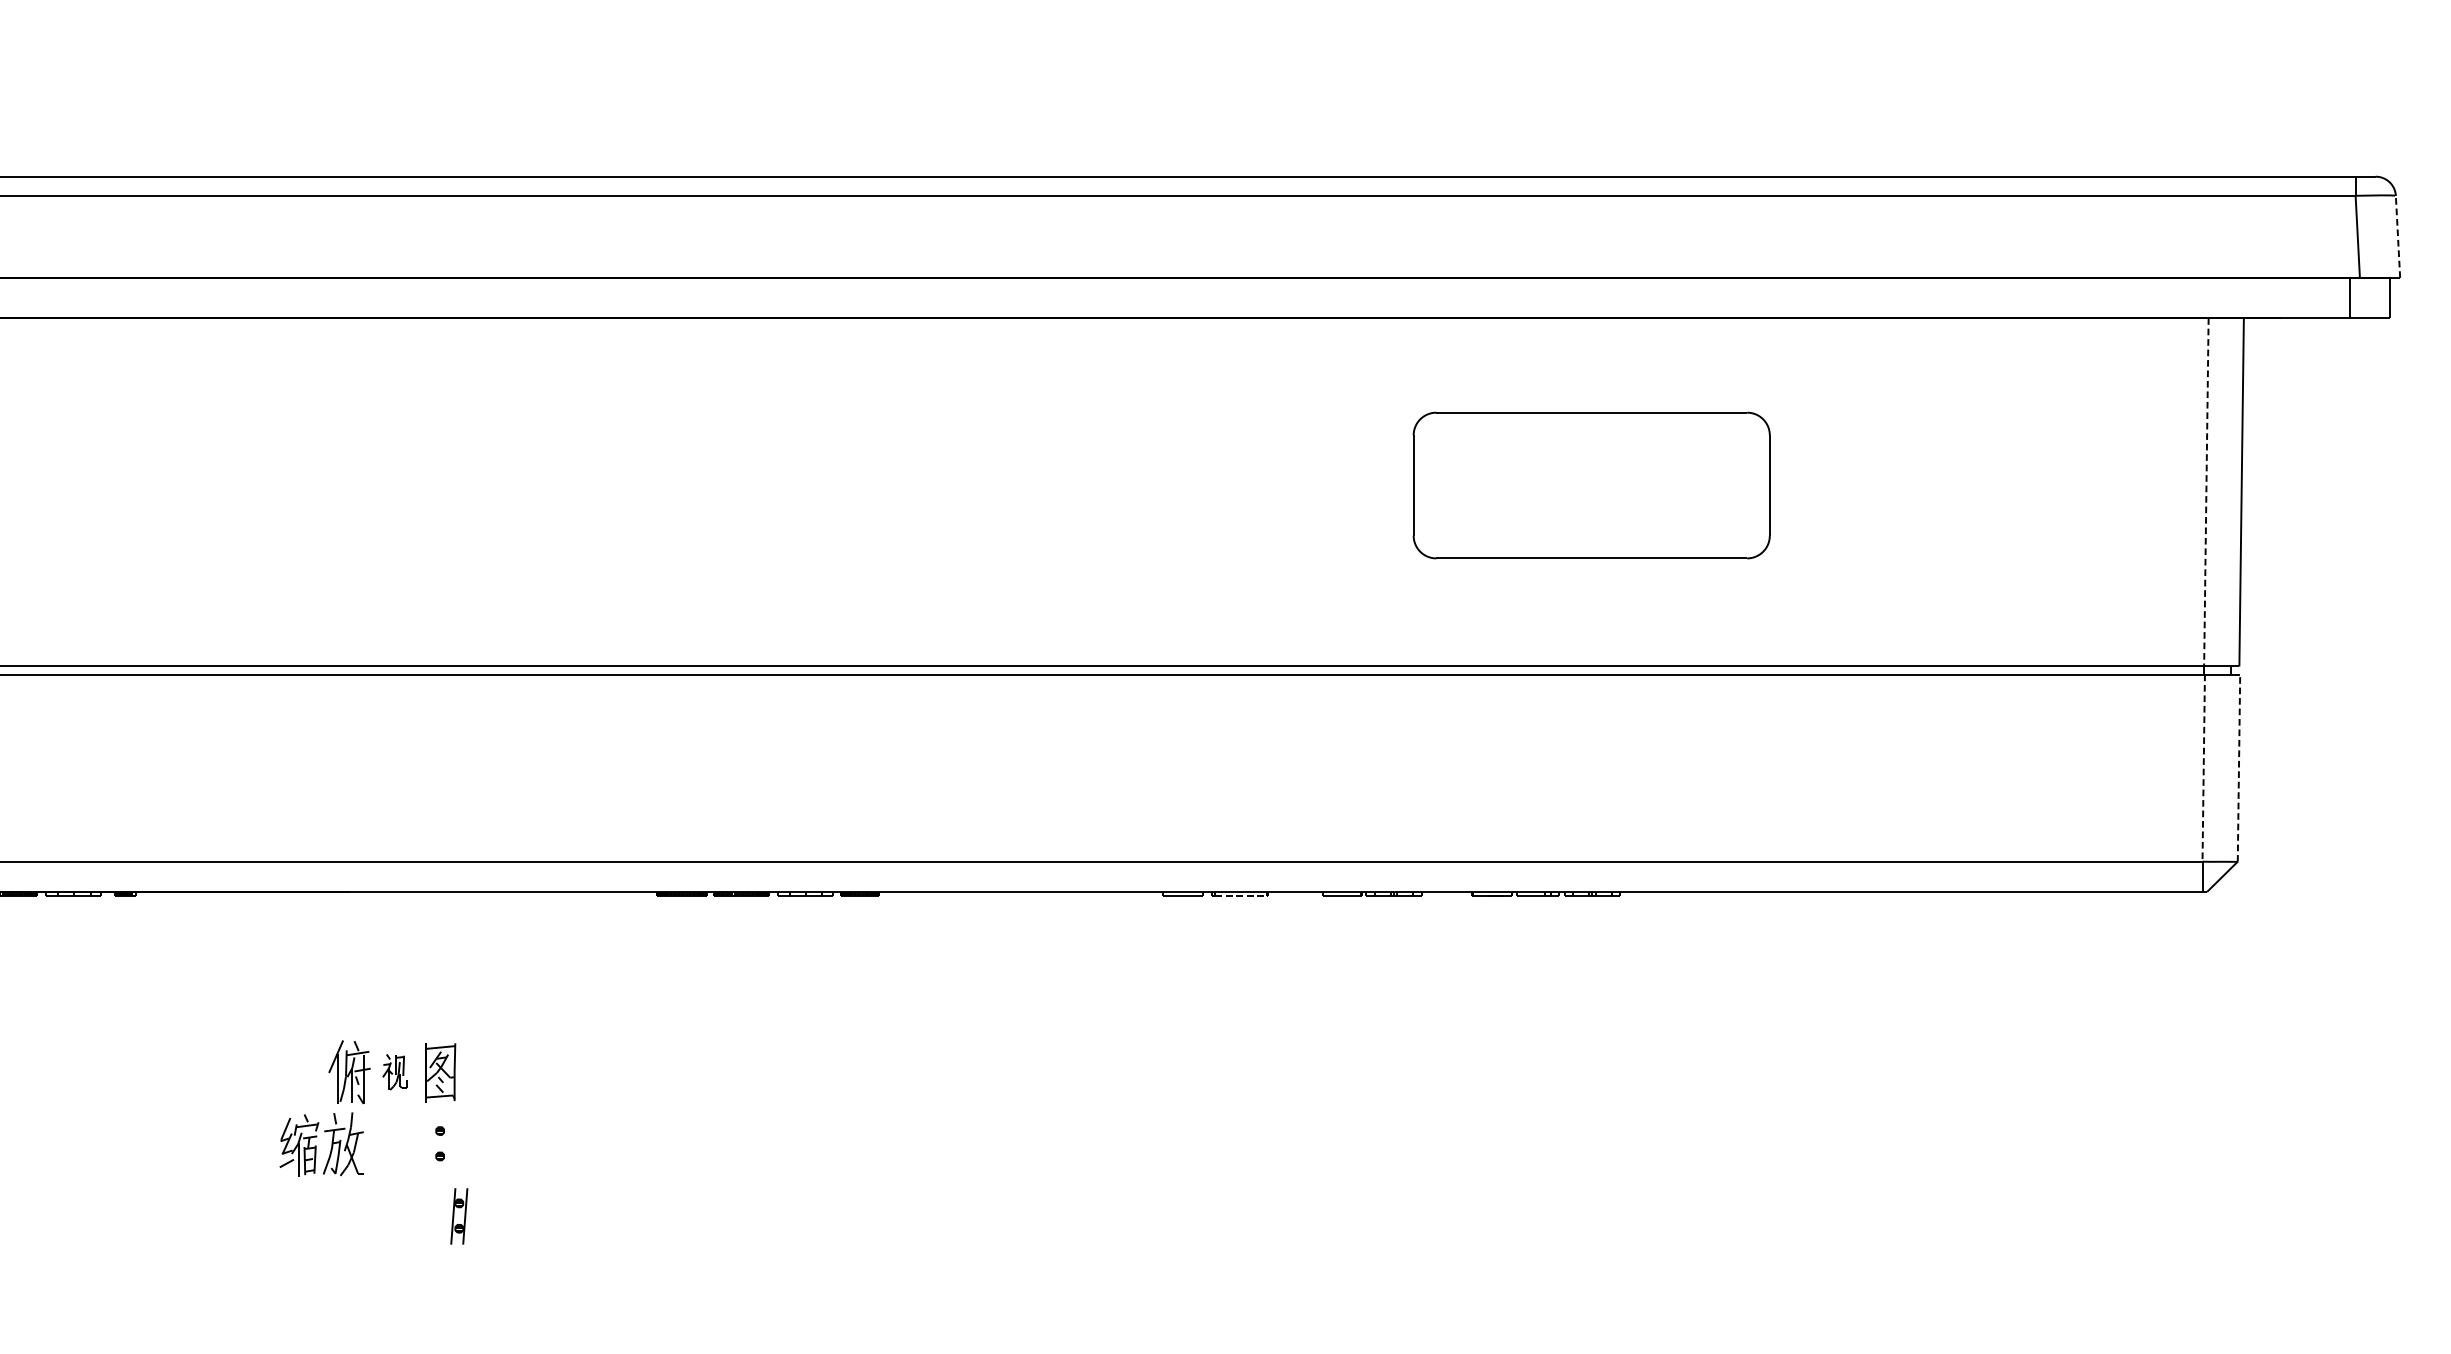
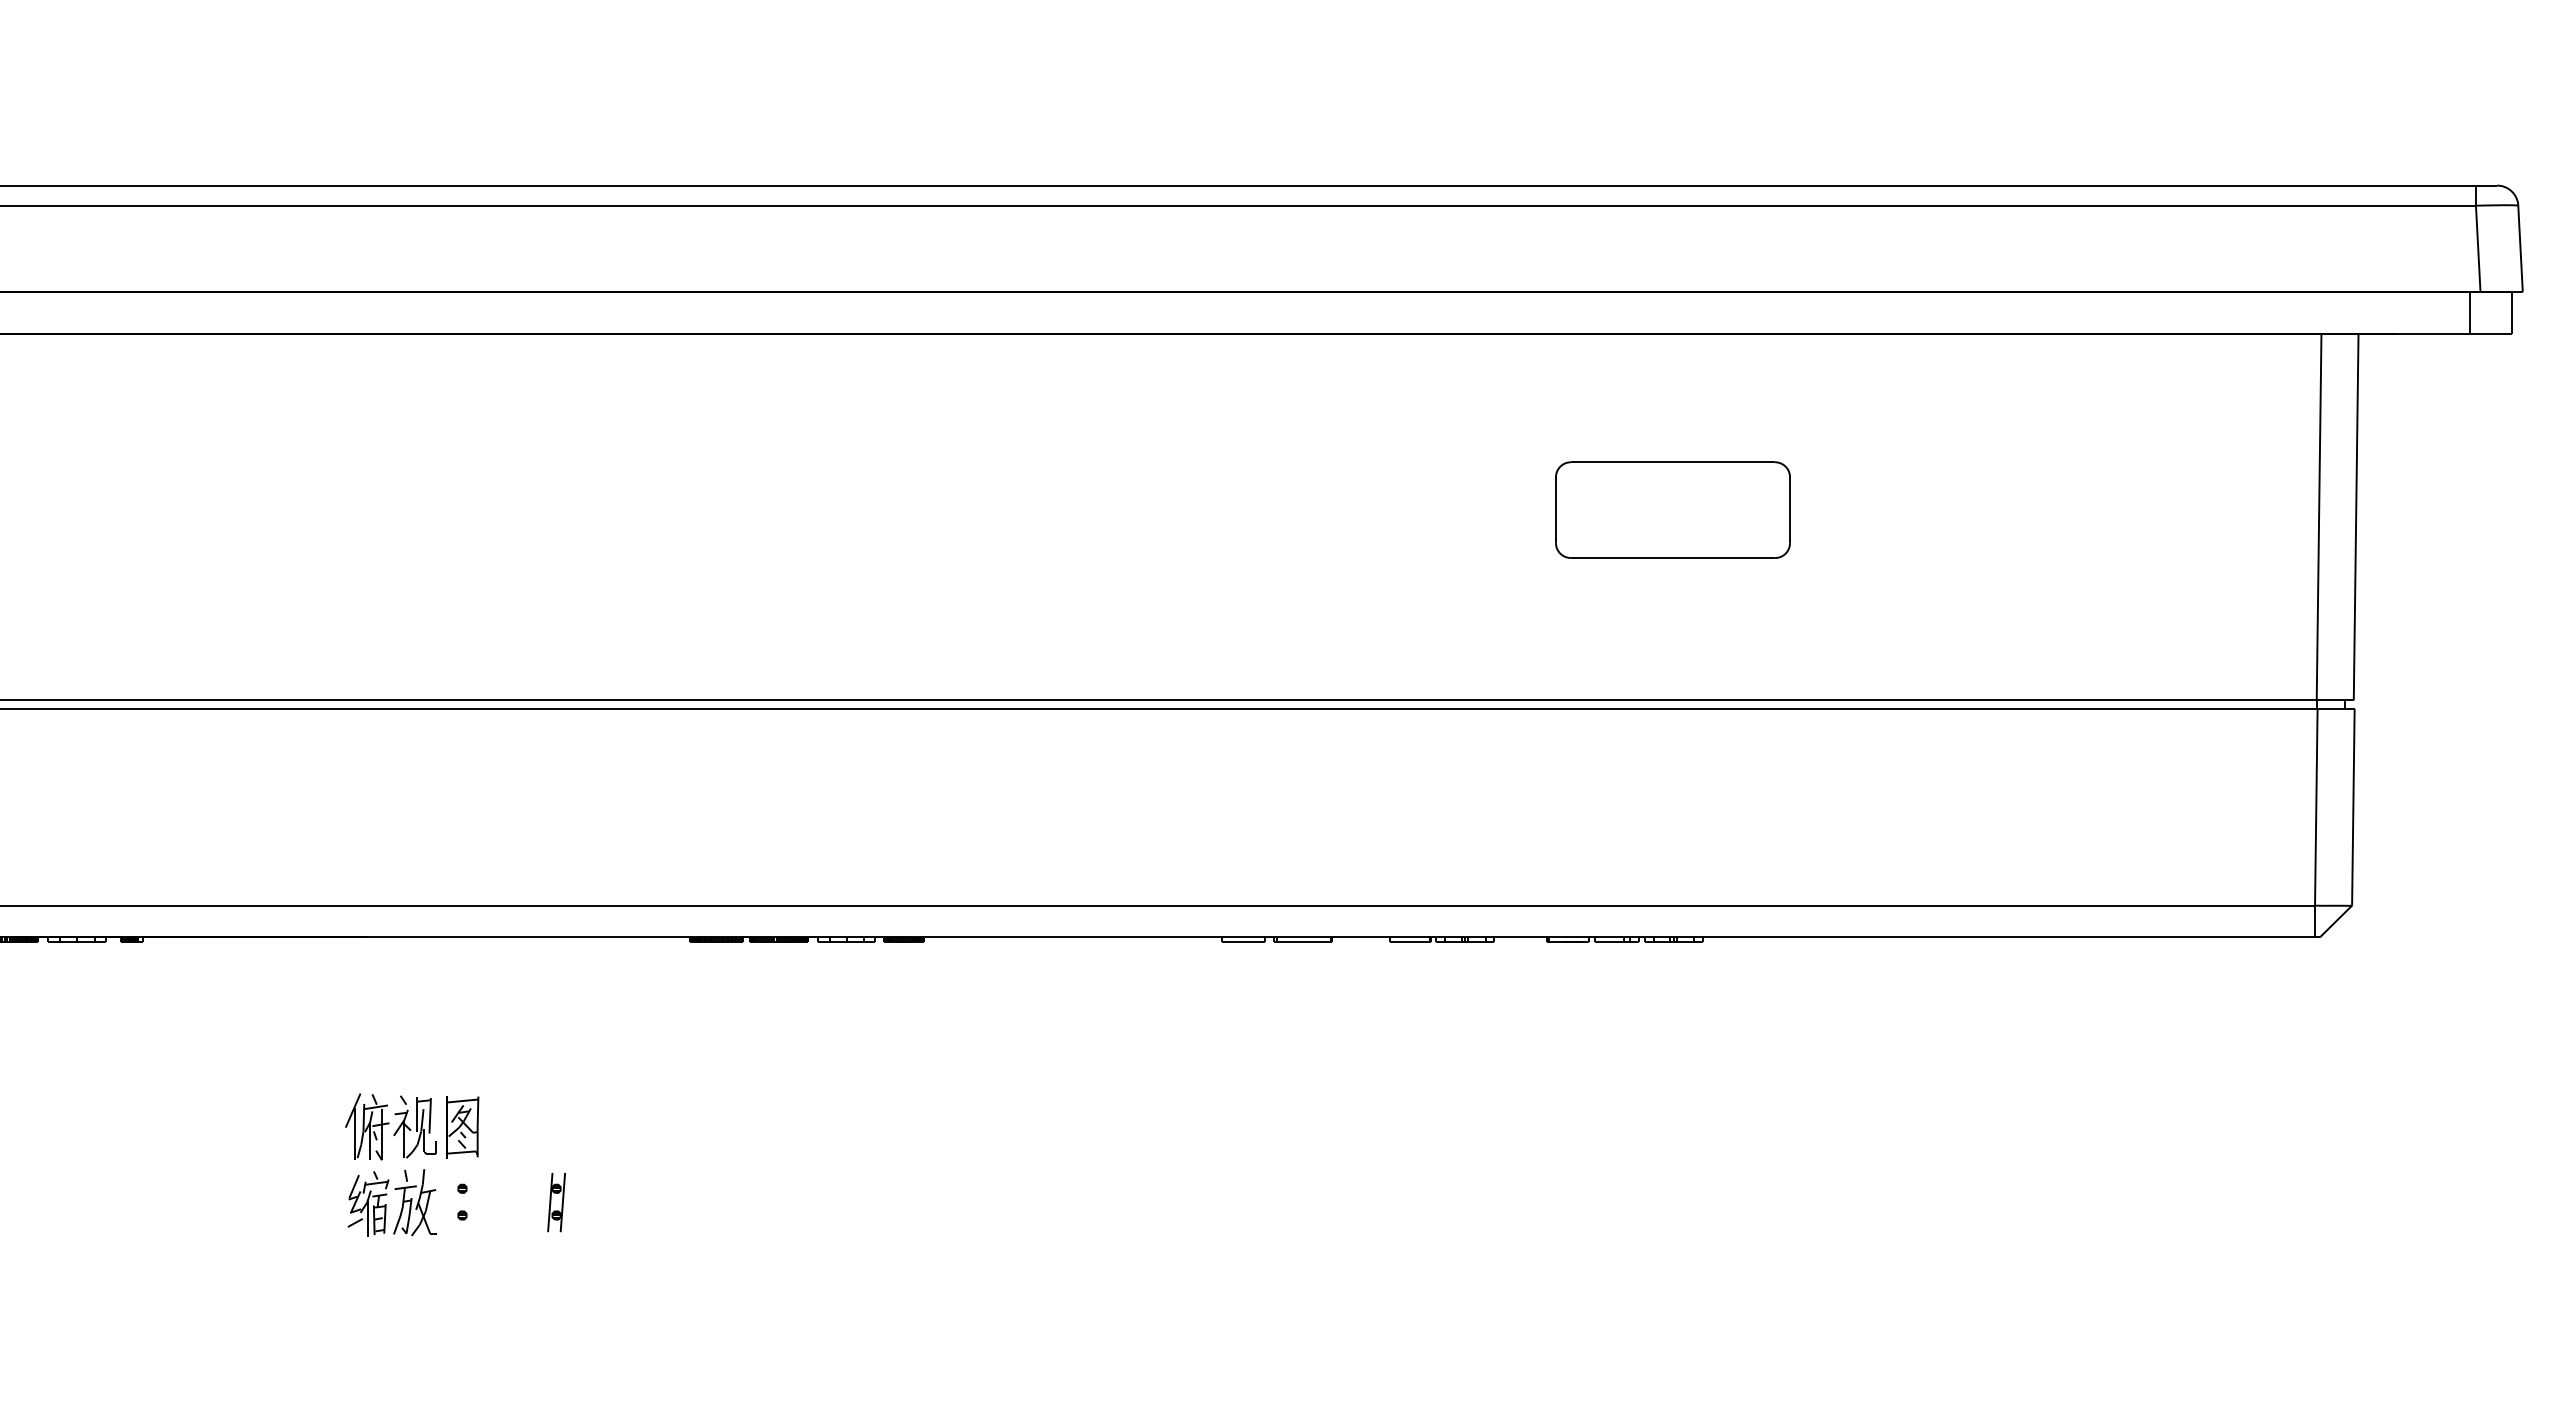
line: (2397, 236) -> (2520, 248), dashed -> solid
part: (1591, 484) -> (1672, 509), size x0.62
line: (2206, 492) -> (2319, 517), dashed -> solid
line: (2239, 767) -> (2353, 806), dashed -> solid
line: (2203, 768) -> (2316, 807), dashed -> solid
line: (1241, 895) -> (1304, 941), dashed -> solid
part: (394, 1071) -> (414, 1126), size x1.67
part: (321, 1144) -> (391, 1202), moved
part: (459, 1216) -> (556, 1202), moved

